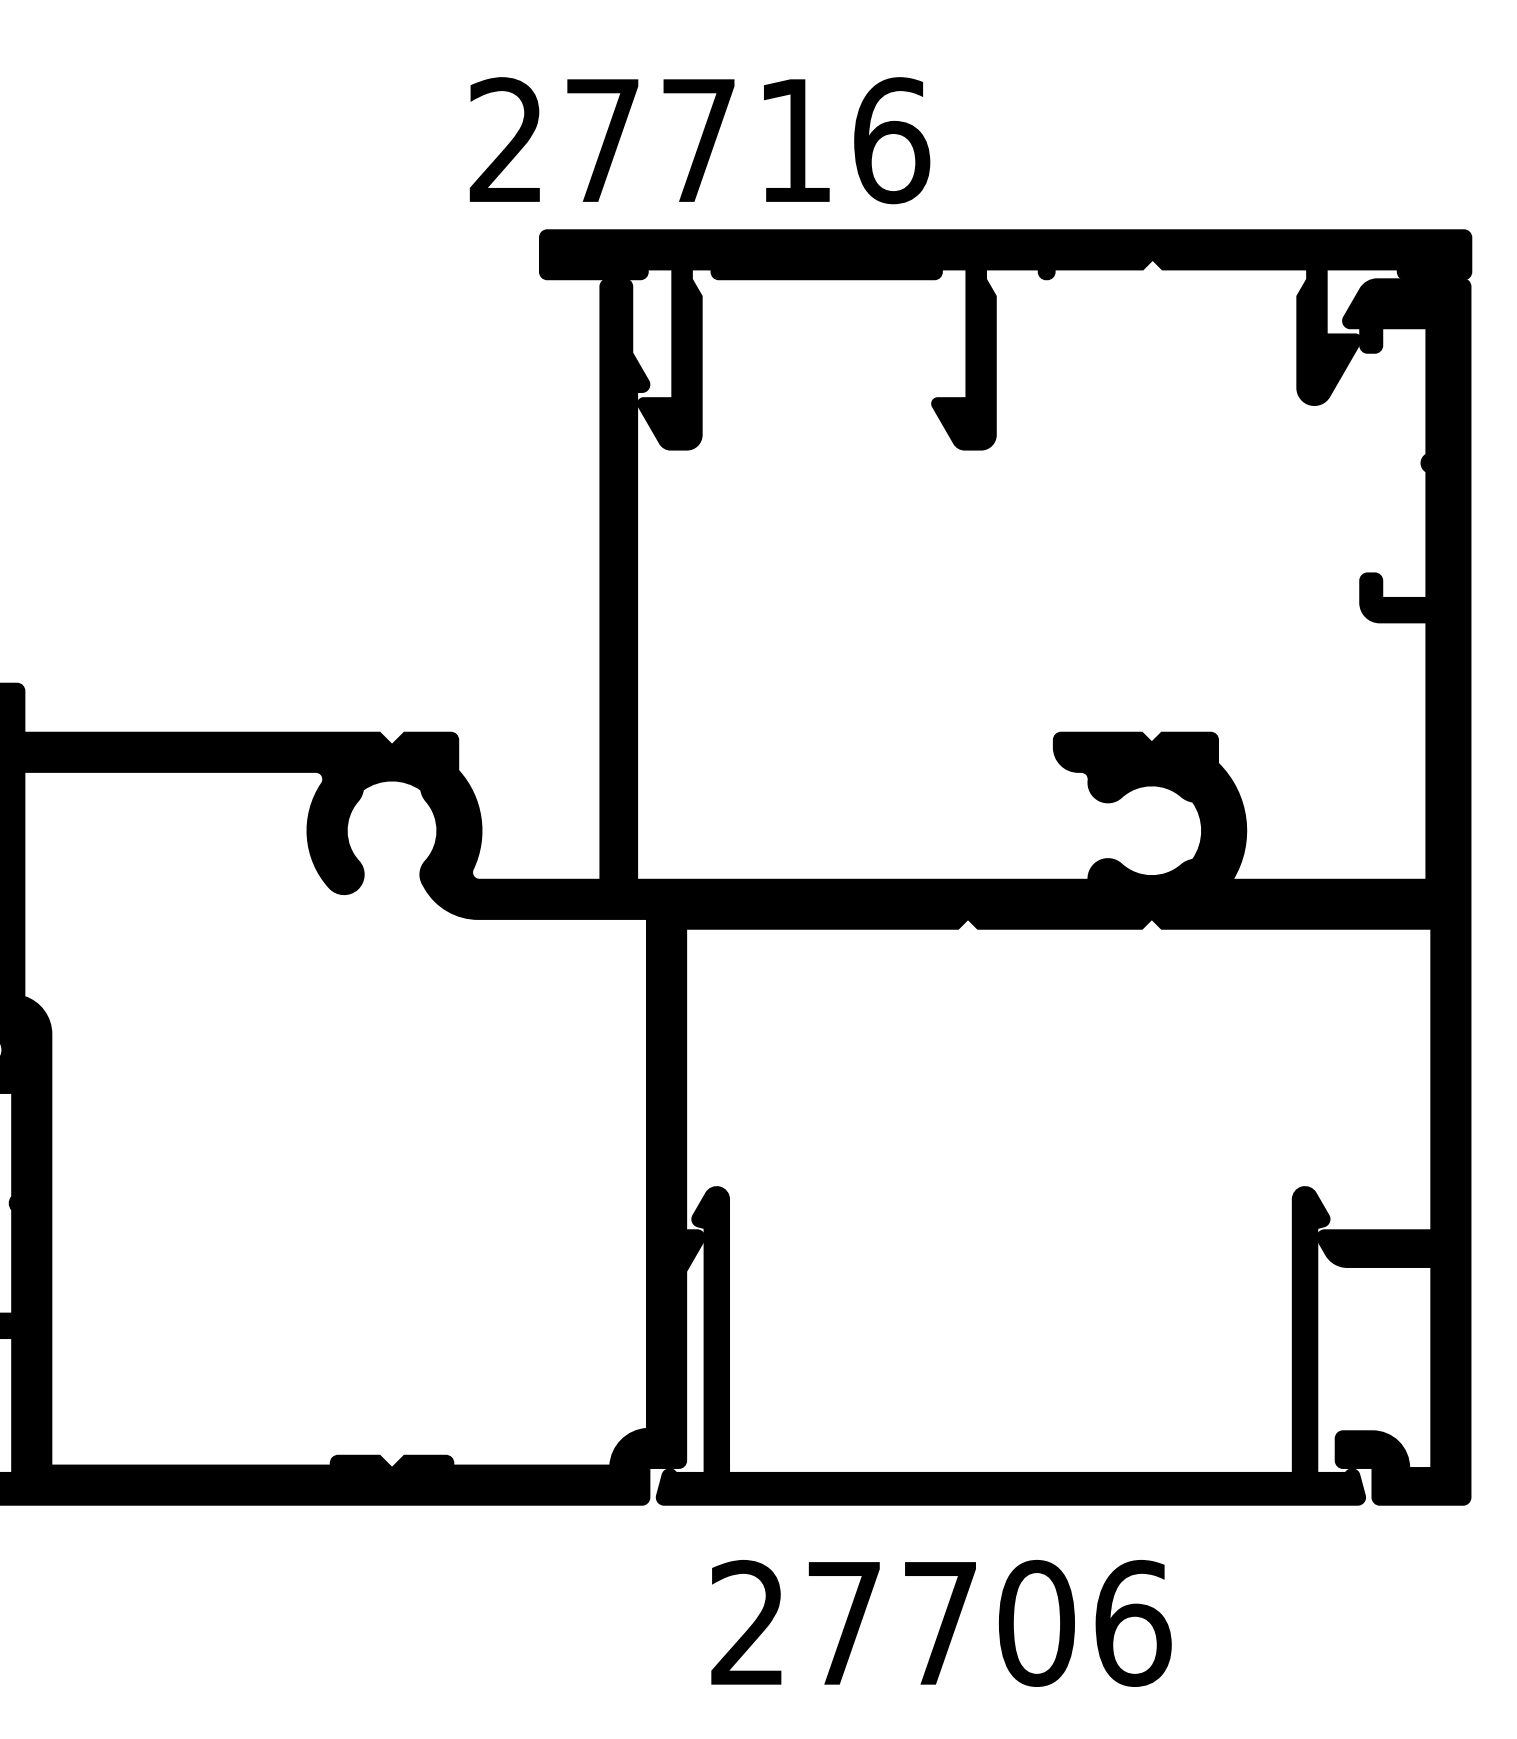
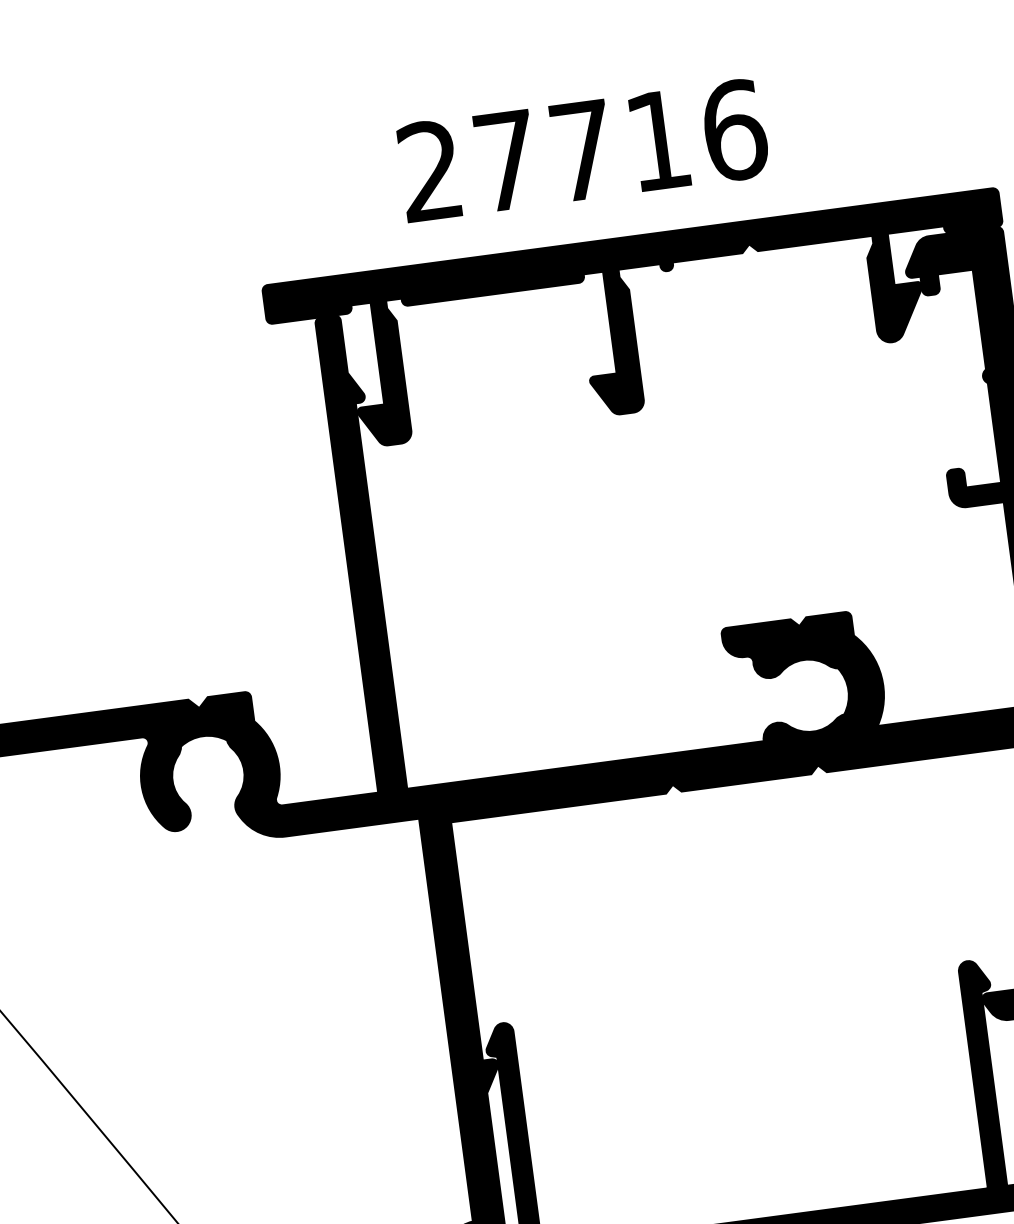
text: (699, 140) -> (582, 150), moved

